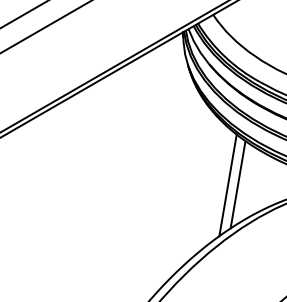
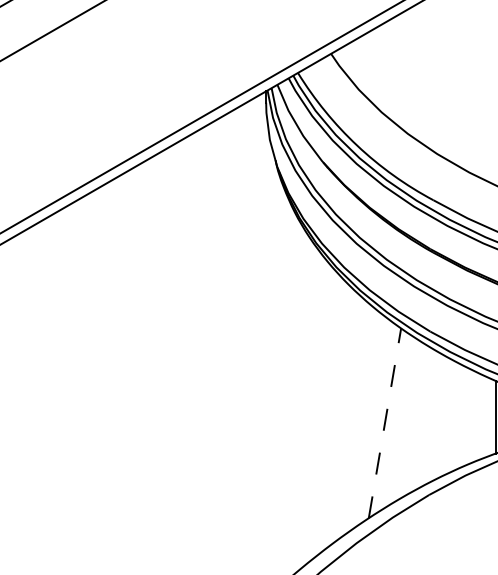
line: (238, 184) -> (385, 422), solid -> dashed
line: (227, 185) -> (361, 424), removed

